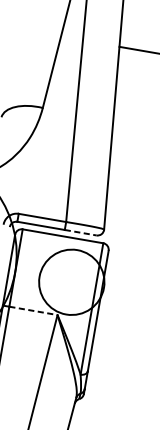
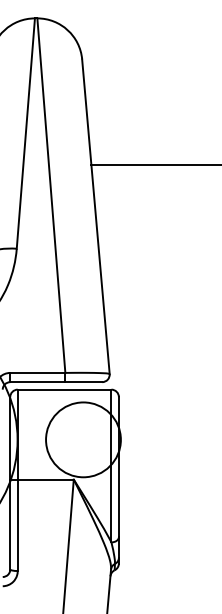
line: (81, 233) -> (84, 382), dashed -> solid
line: (34, 310) -> (46, 479), dashed -> solid

